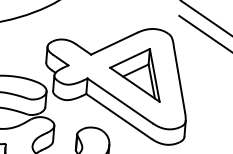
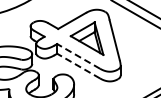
line: (119, 101) -> (78, 56), solid -> dashed
line: (118, 116) -> (78, 66), solid -> dashed

